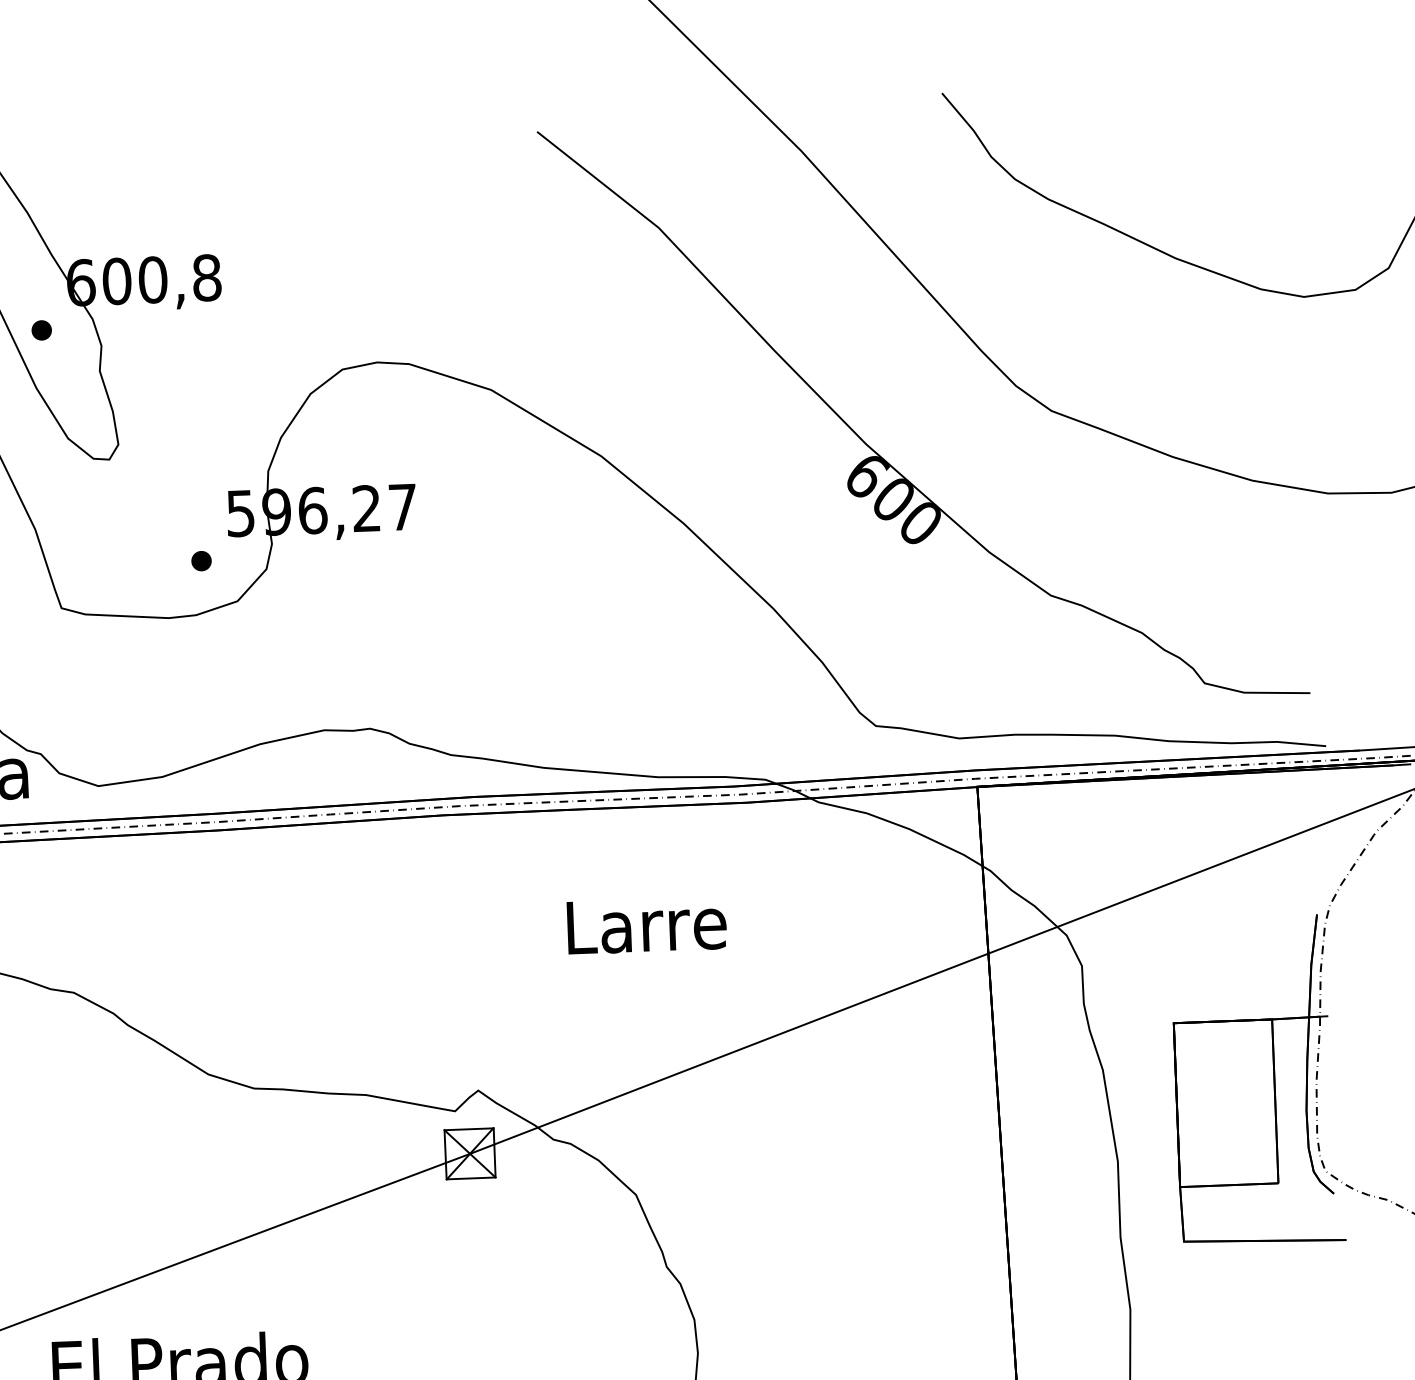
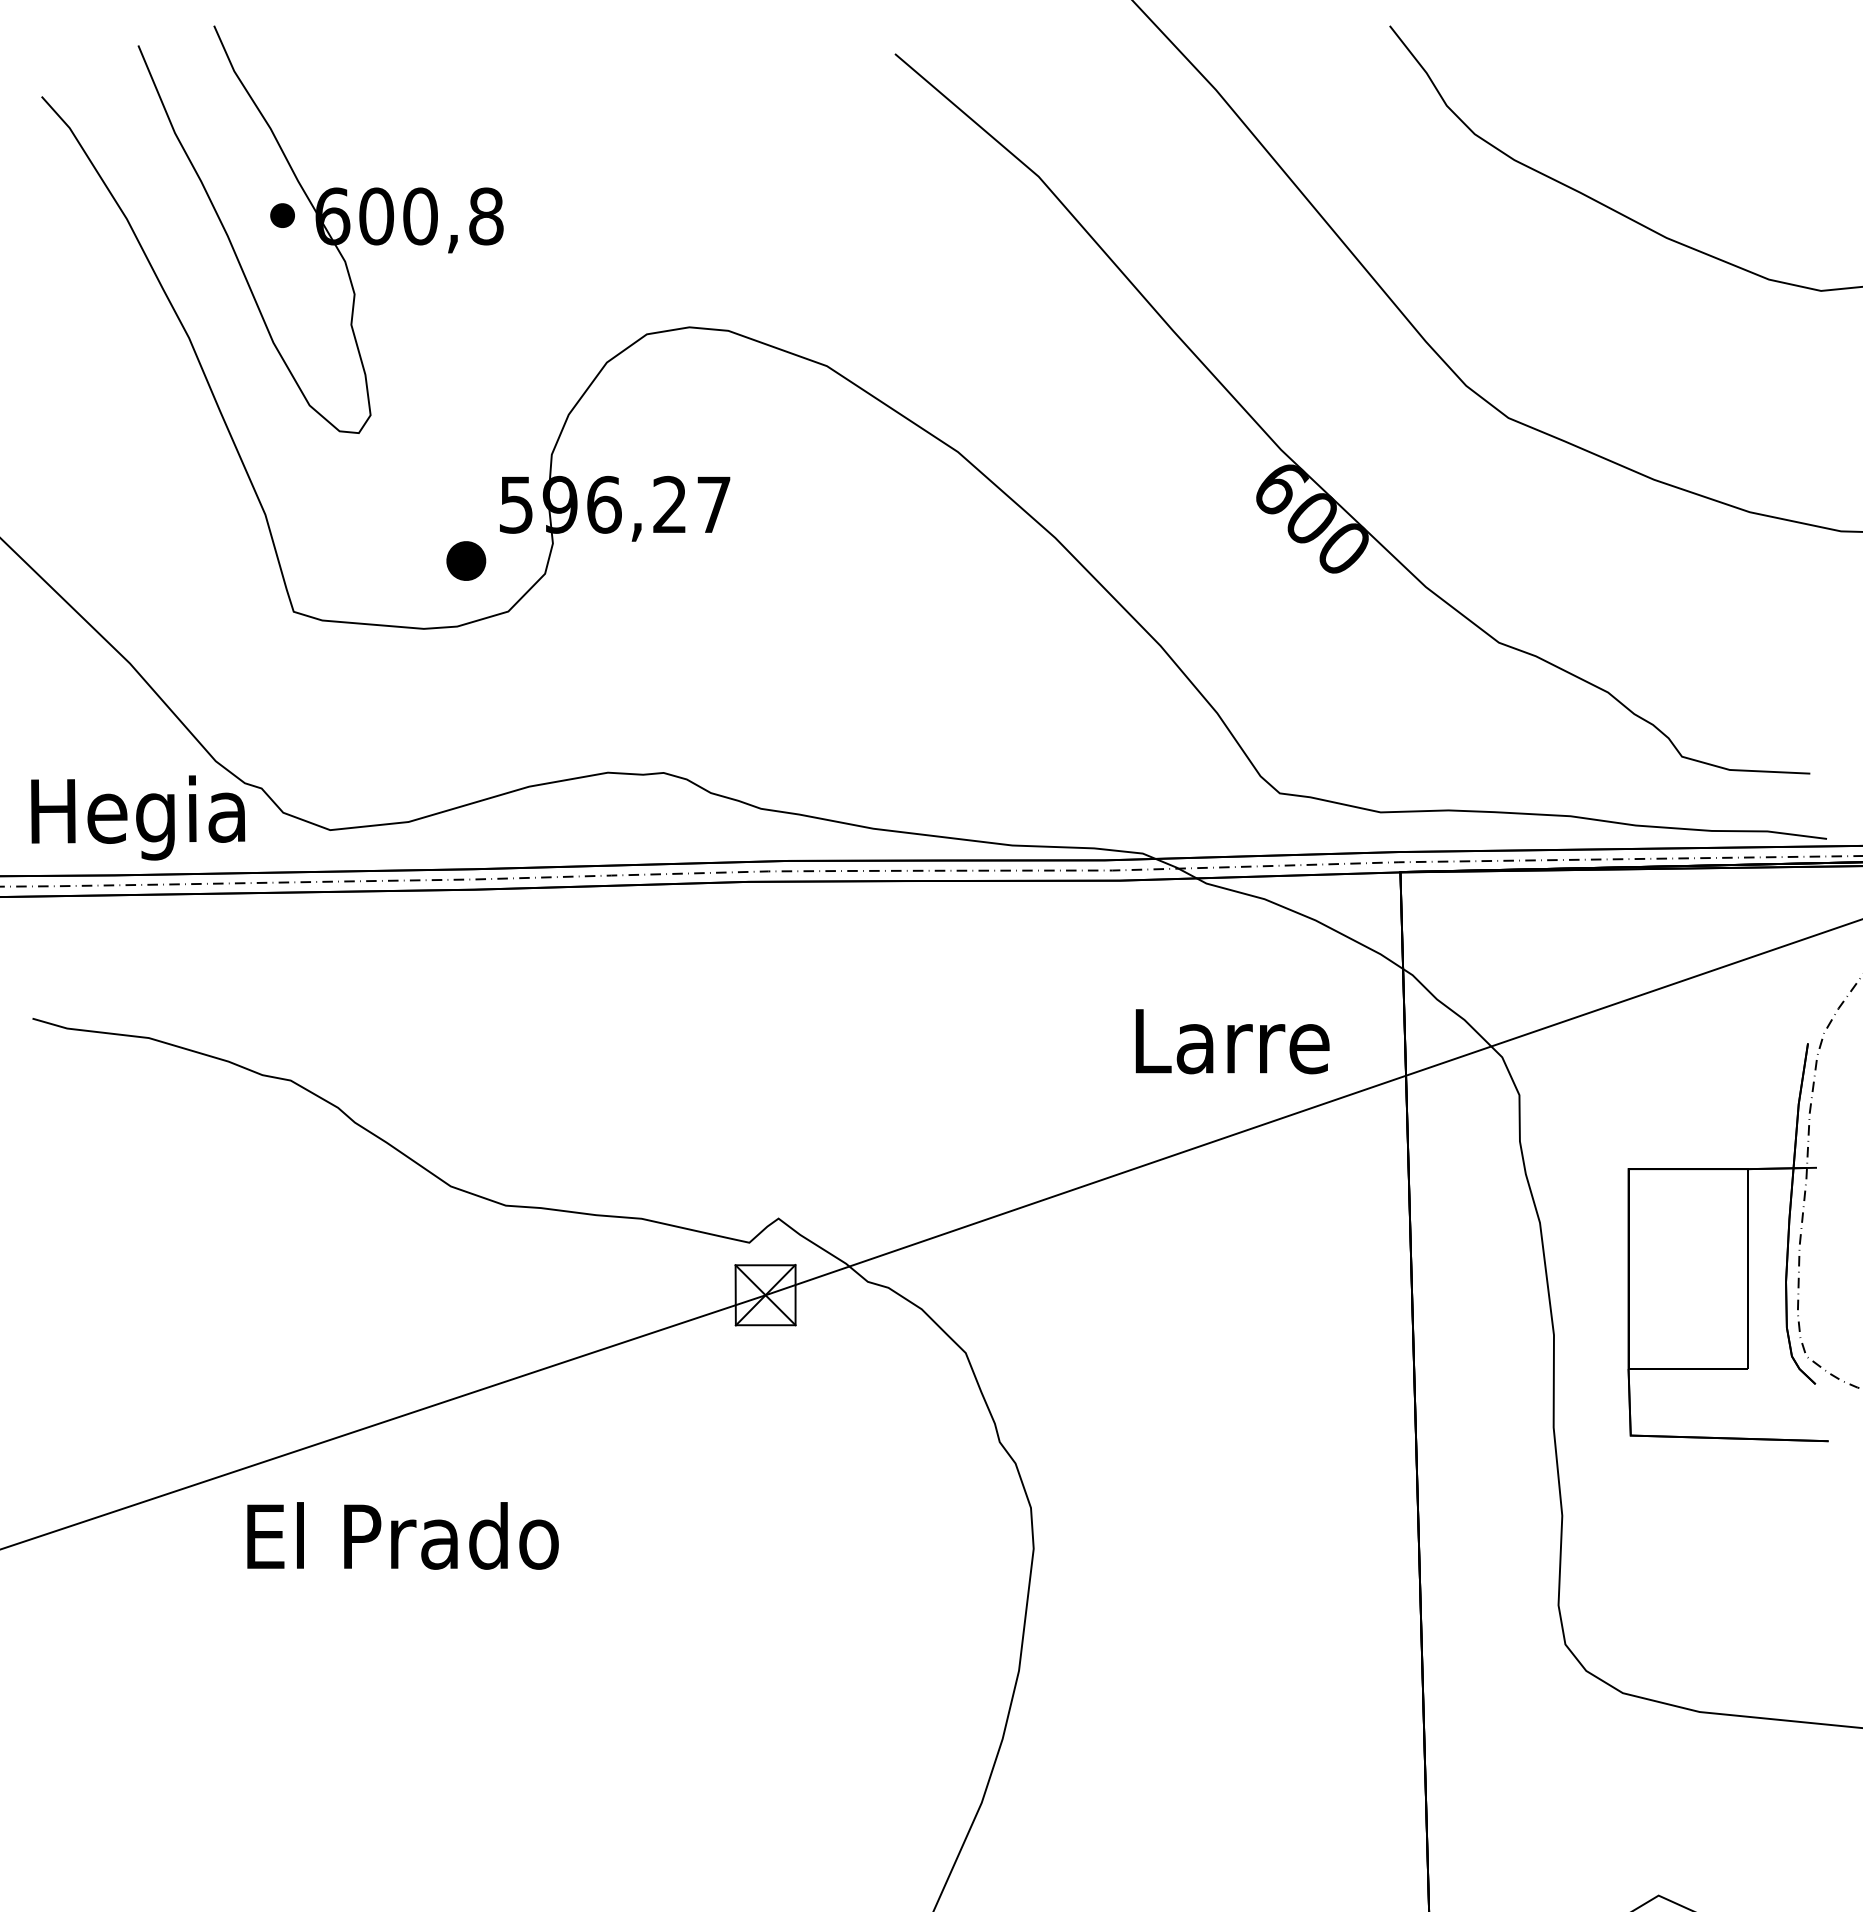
part: (41, 330) -> (282, 215), moved
part: (201, 560) -> (466, 560), size x1.6
text: (646, 925) -> (1232, 1041), moved

